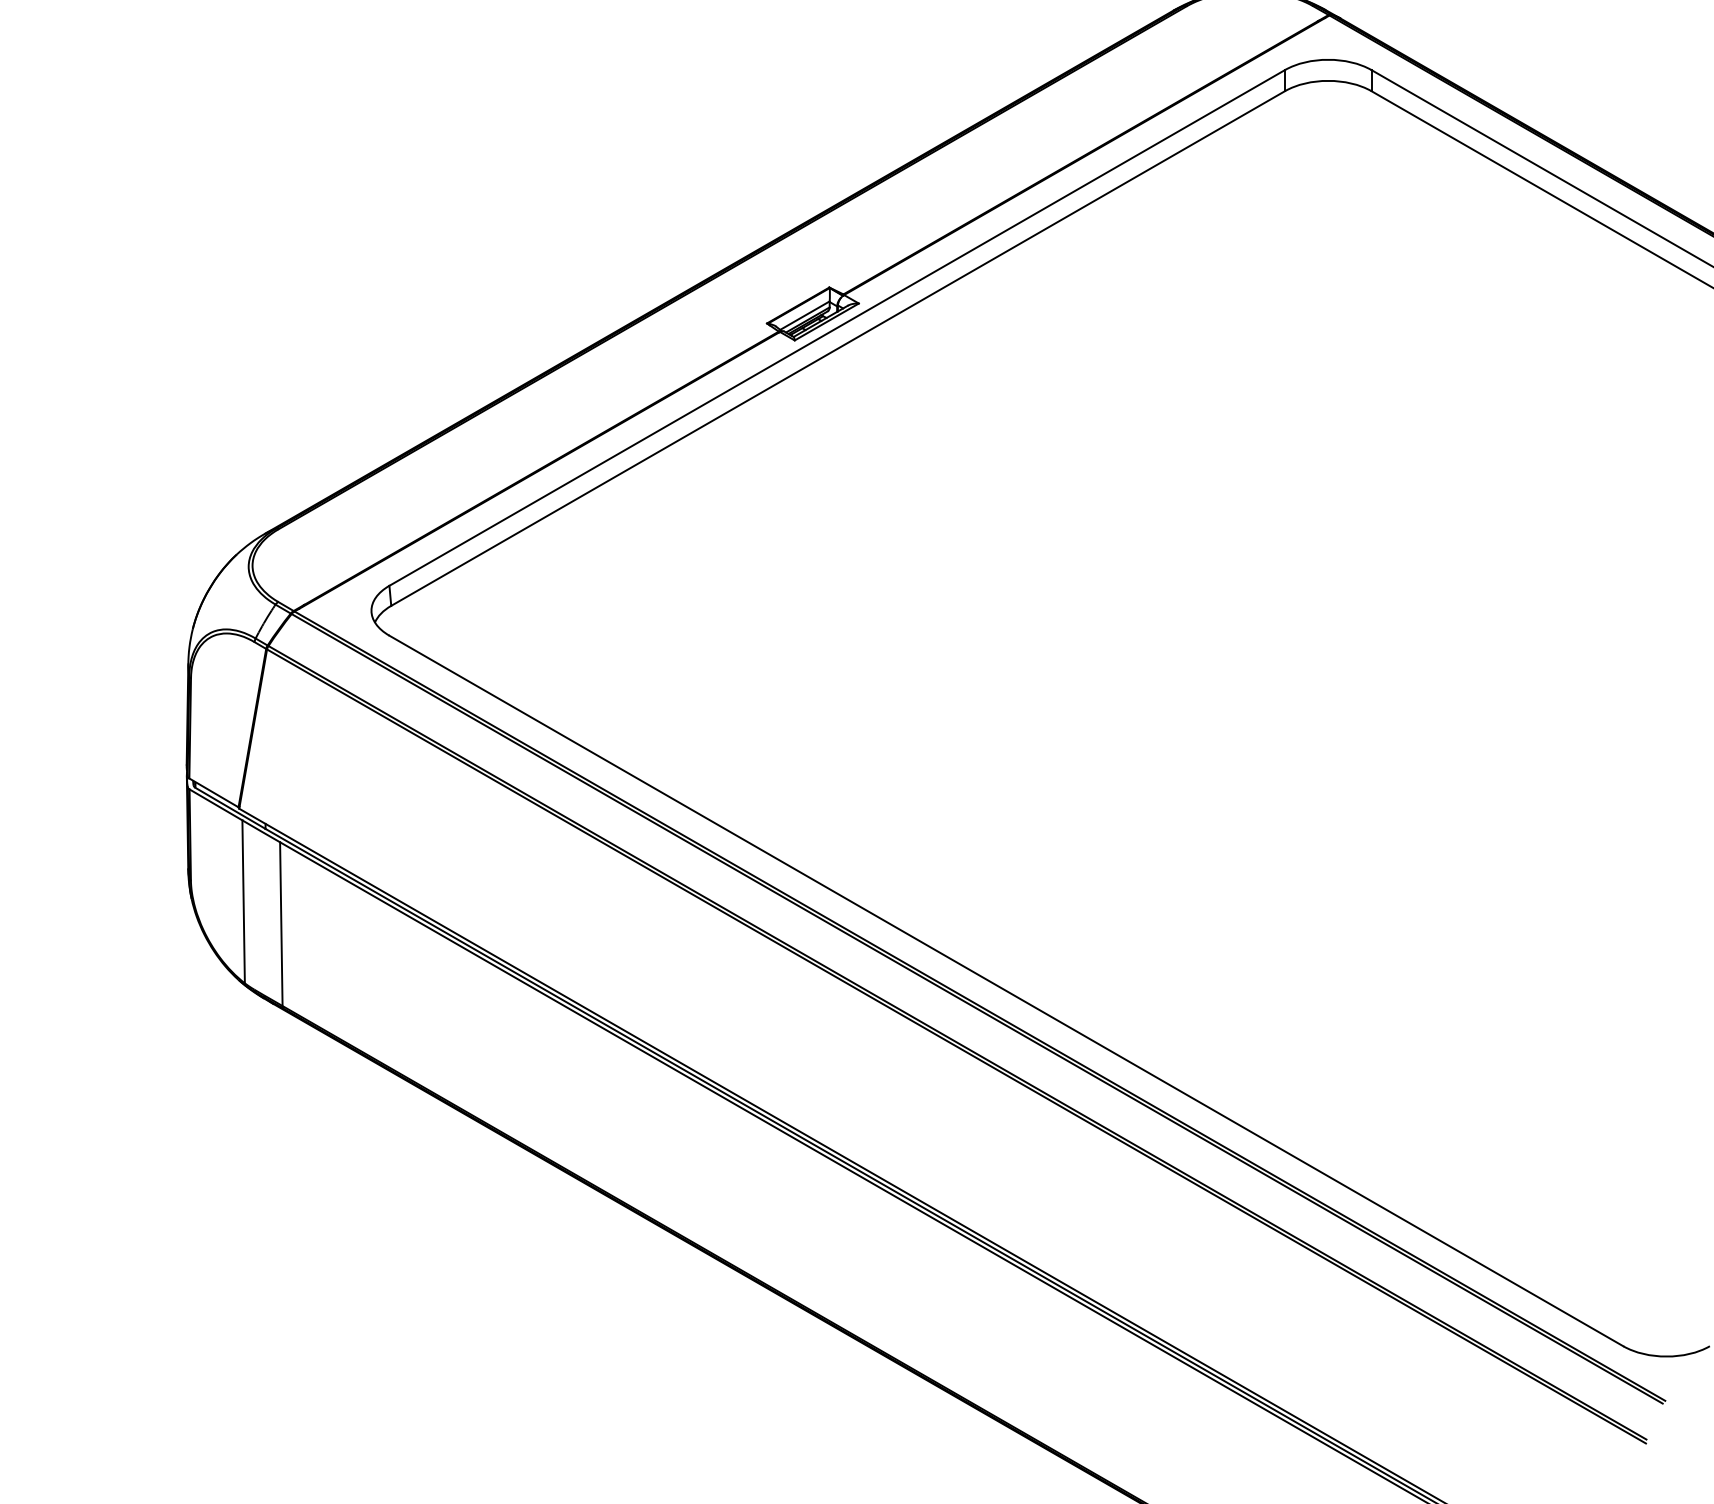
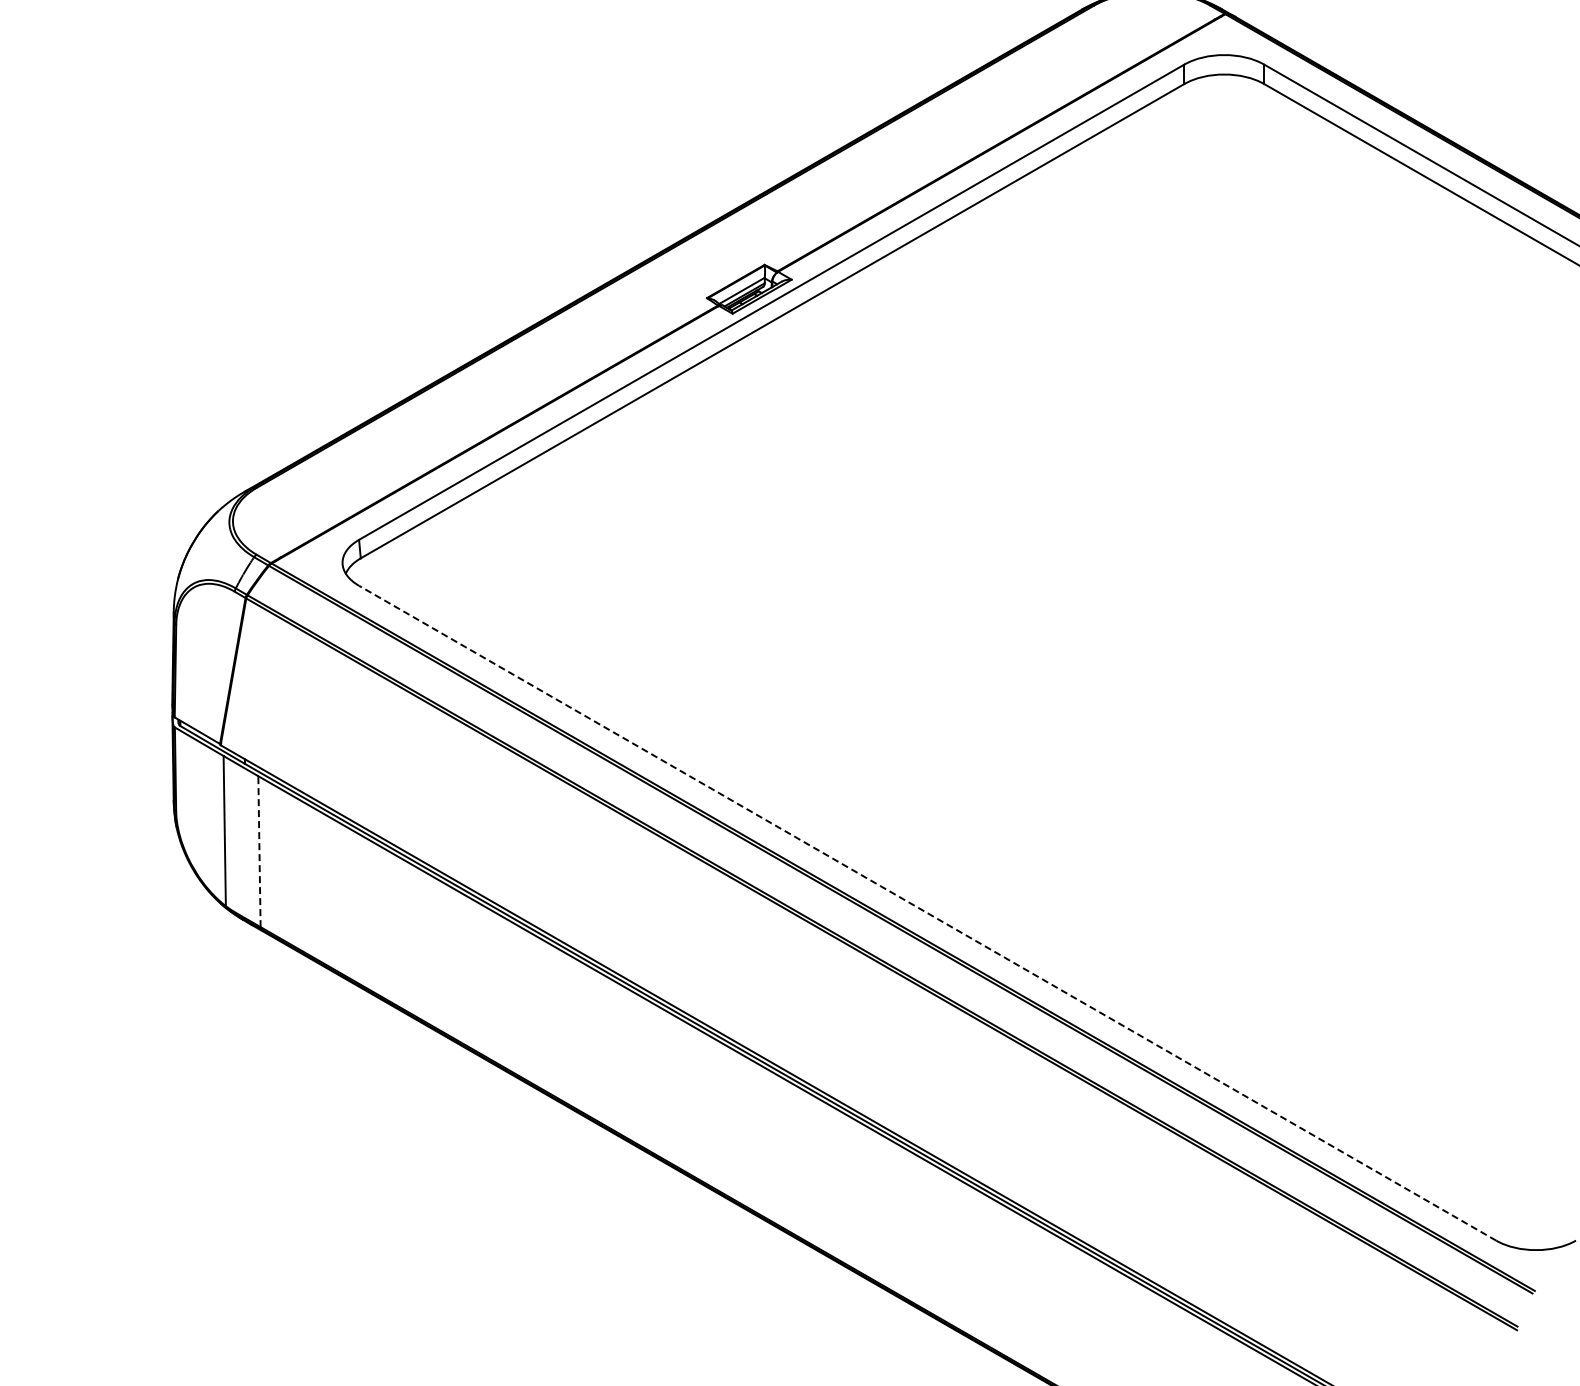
line: (281, 923) -> (259, 851), solid -> dashed
line: (1006, 990) -> (927, 912), solid -> dashed

